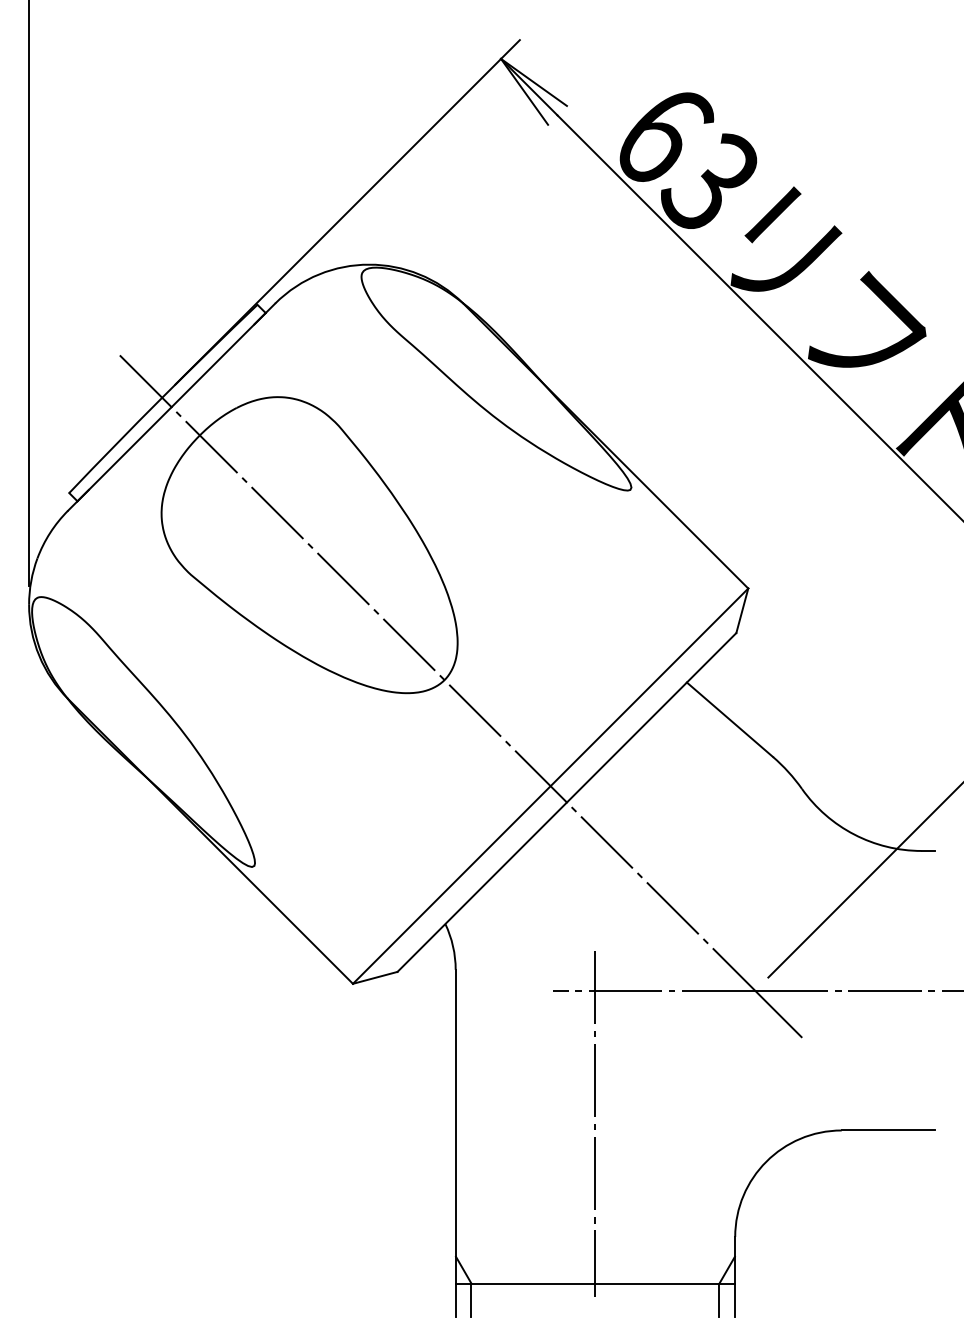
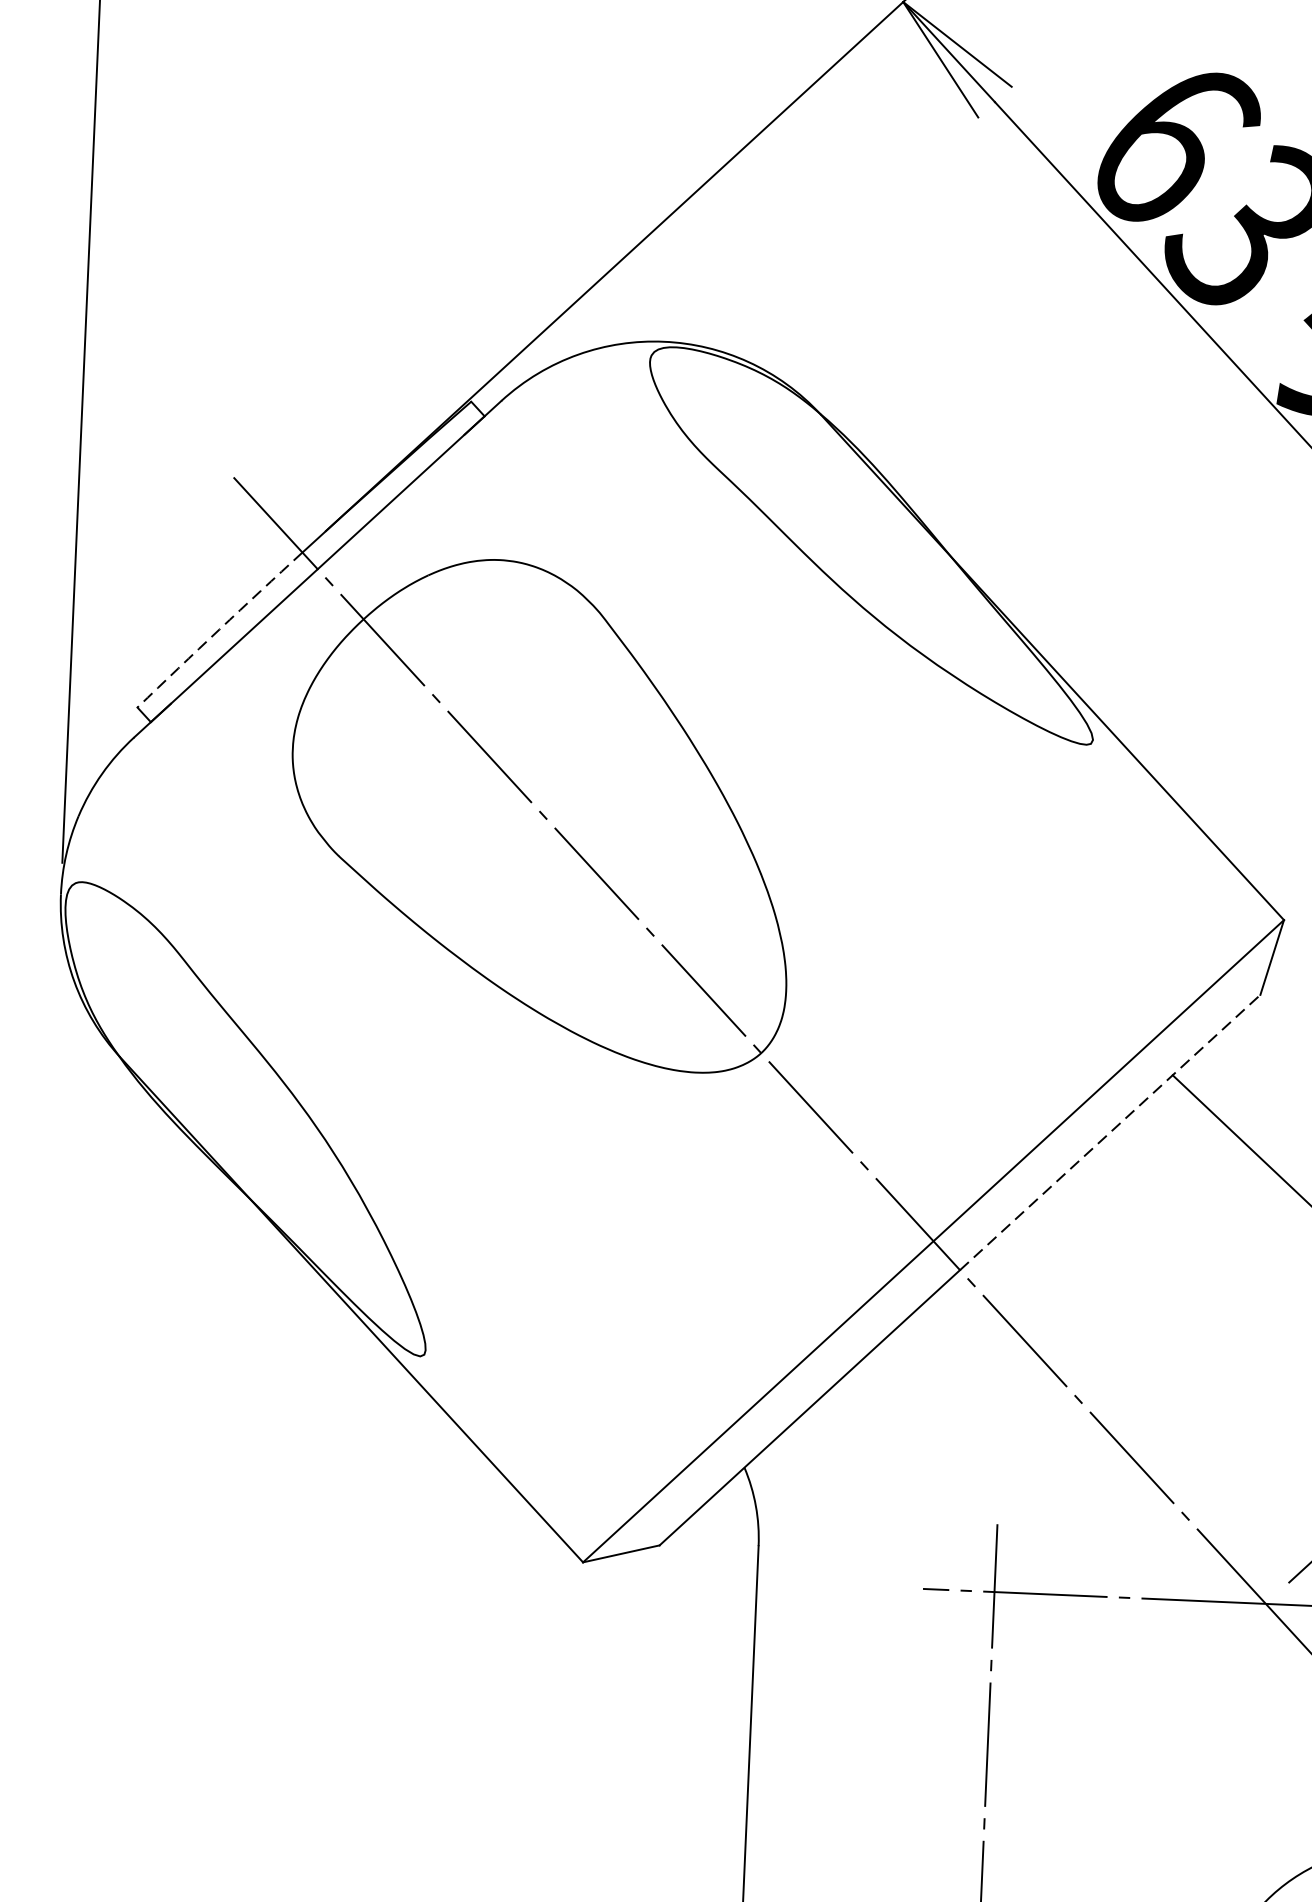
arc: (115, 445) -> (219, 630), solid -> dashed
line: (651, 717) -> (1109, 1132), solid -> dashed

